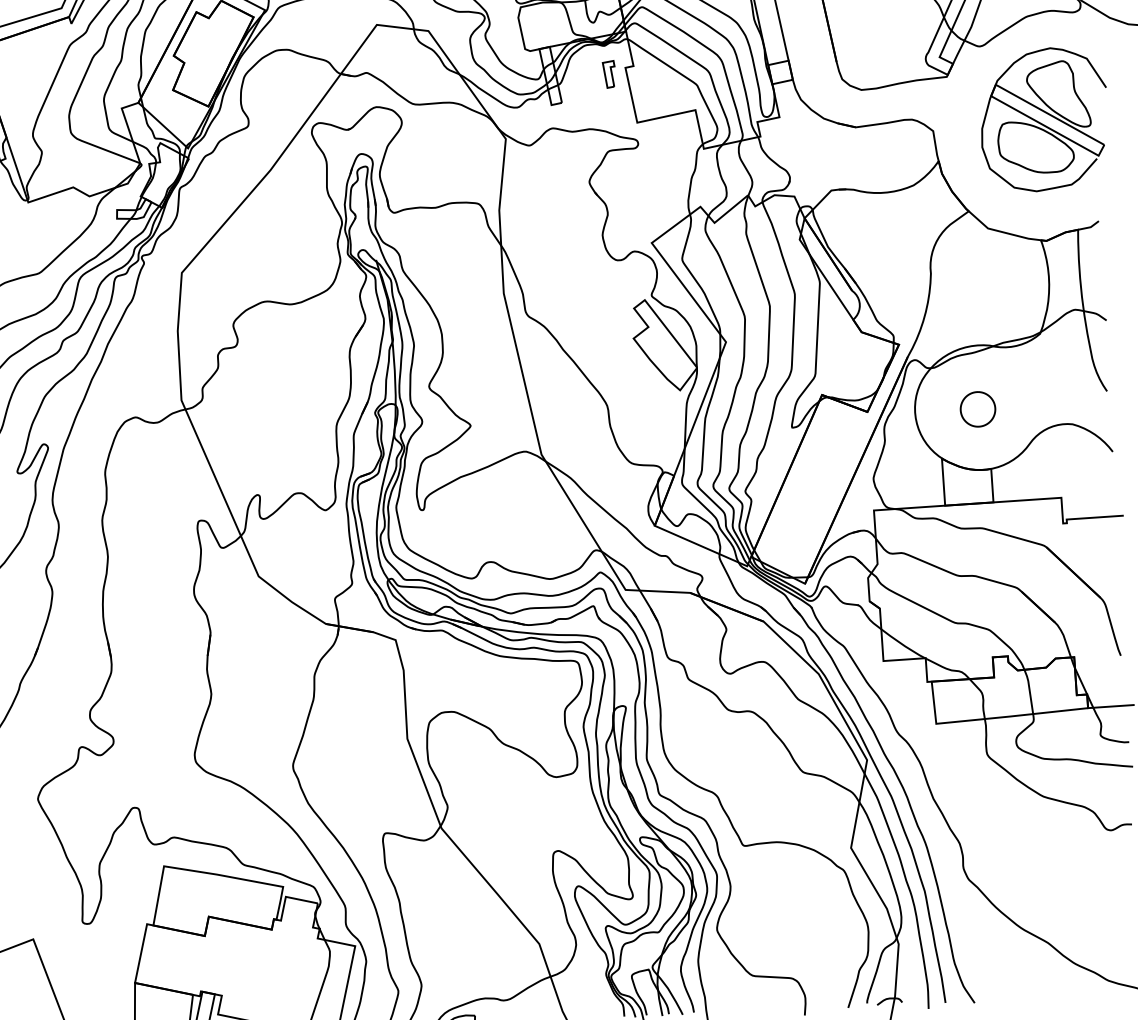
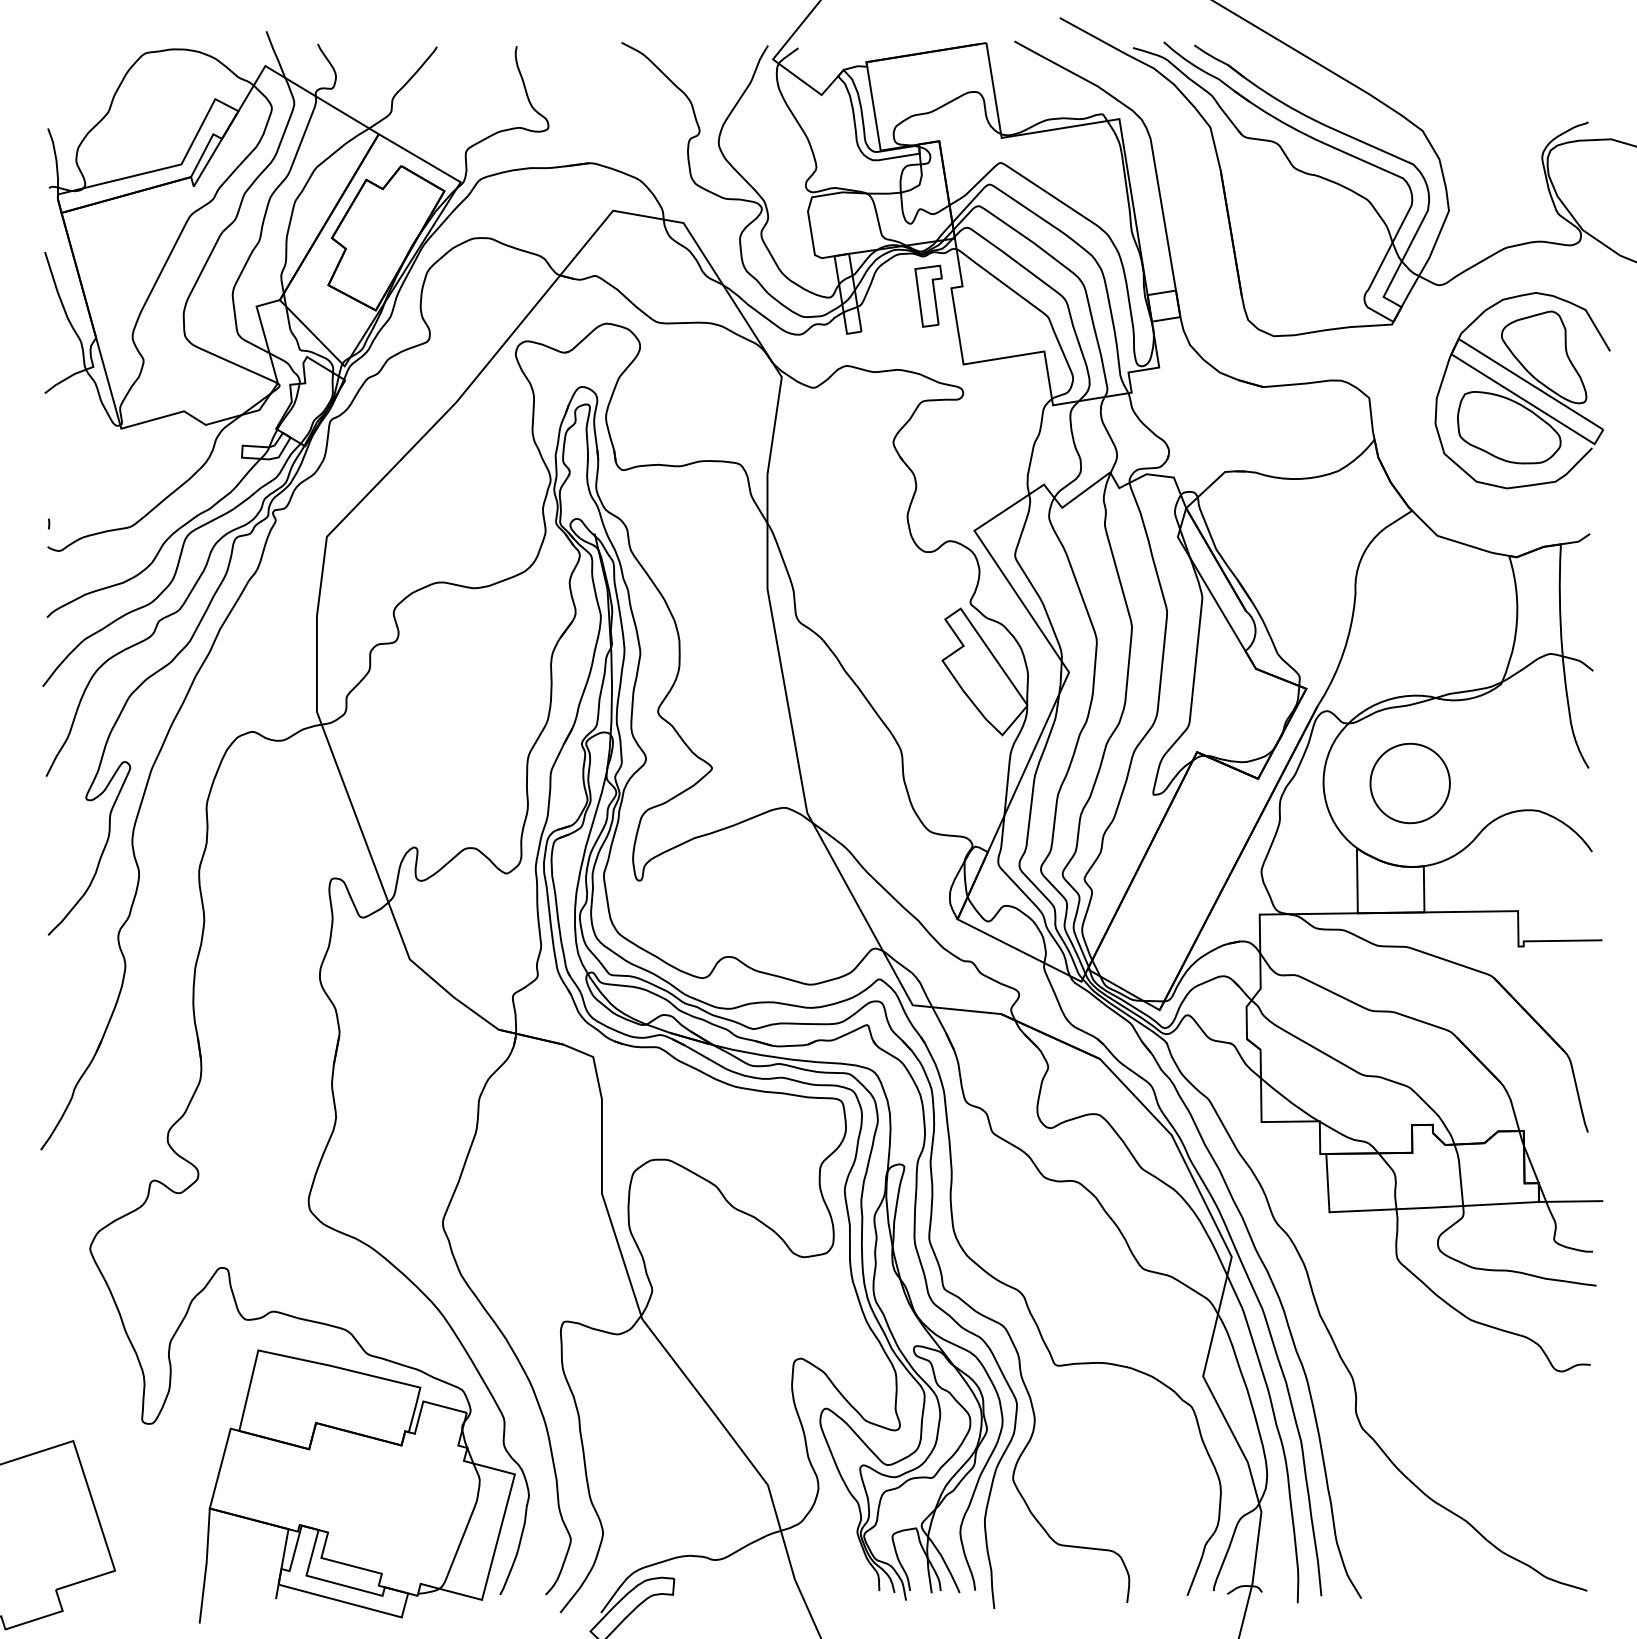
part: (609, 74) -> (928, 295), size x1.67
part: (977, 409) -> (1409, 783), size x1.67

